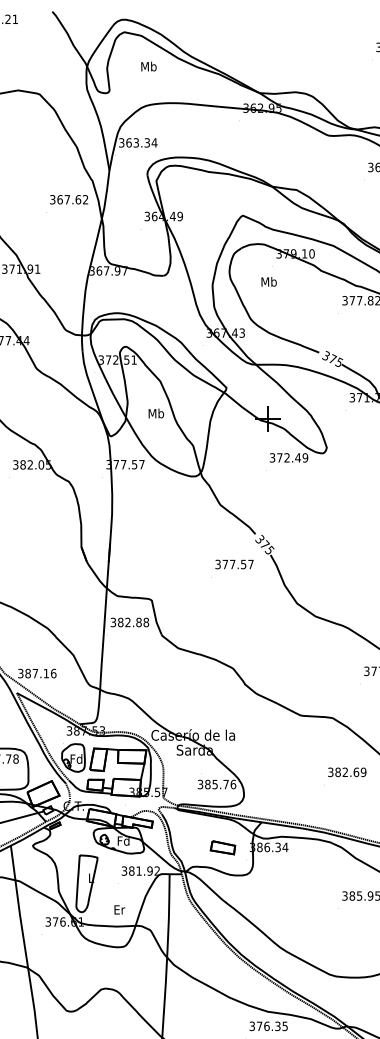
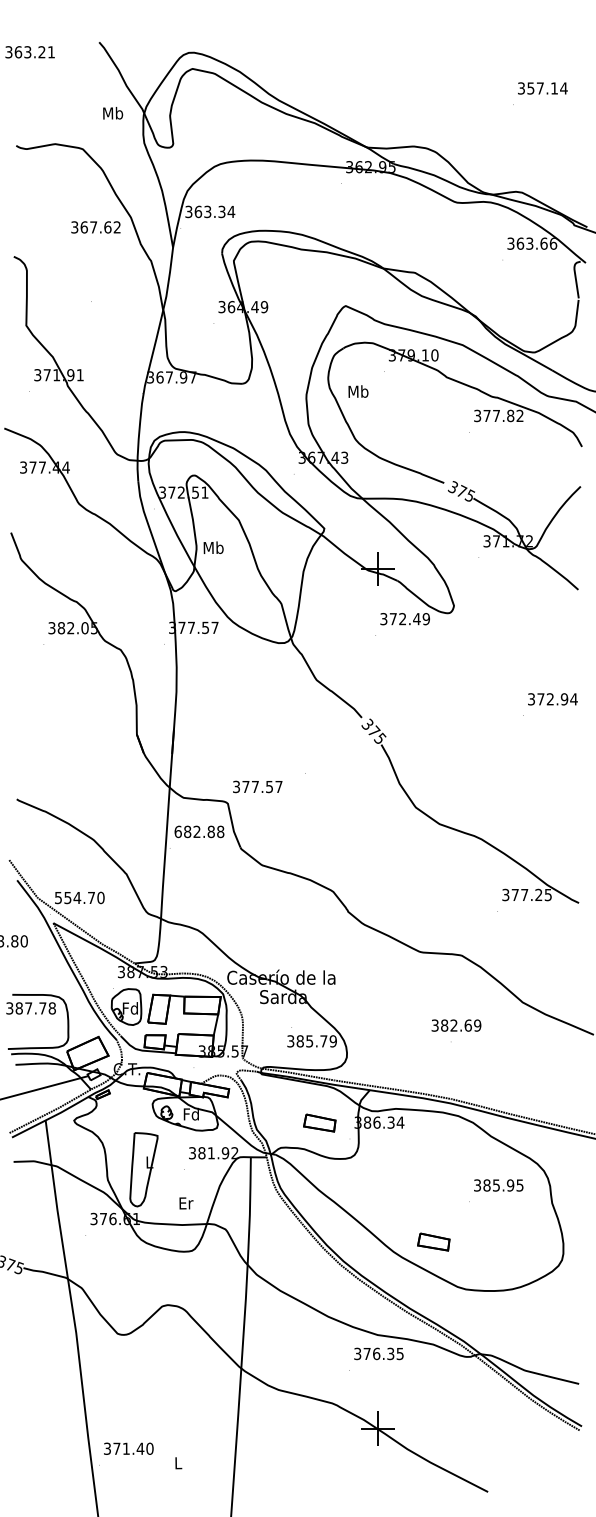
text: (149, 66) -> (113, 113), moved
text: (68, 199) -> (95, 227), moved
text: (269, 281) -> (358, 391), moved
text: (156, 413) -> (213, 547), moved
text: (234, 564) -> (257, 786), moved
text: (112, 622) -> (177, 831), 382.88 -> 682.88
text: (37, 673) -> (79, 897), 387.16 -> 554.70
text: (347, 772) -> (456, 1025), moved
text: (233, 784) -> (333, 1041), 385.76 -> 385.79
part: (310, 939) -> (433, 1241), added

